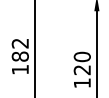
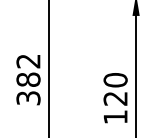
text: (19, 69) -> (27, 97), 182 -> 382

